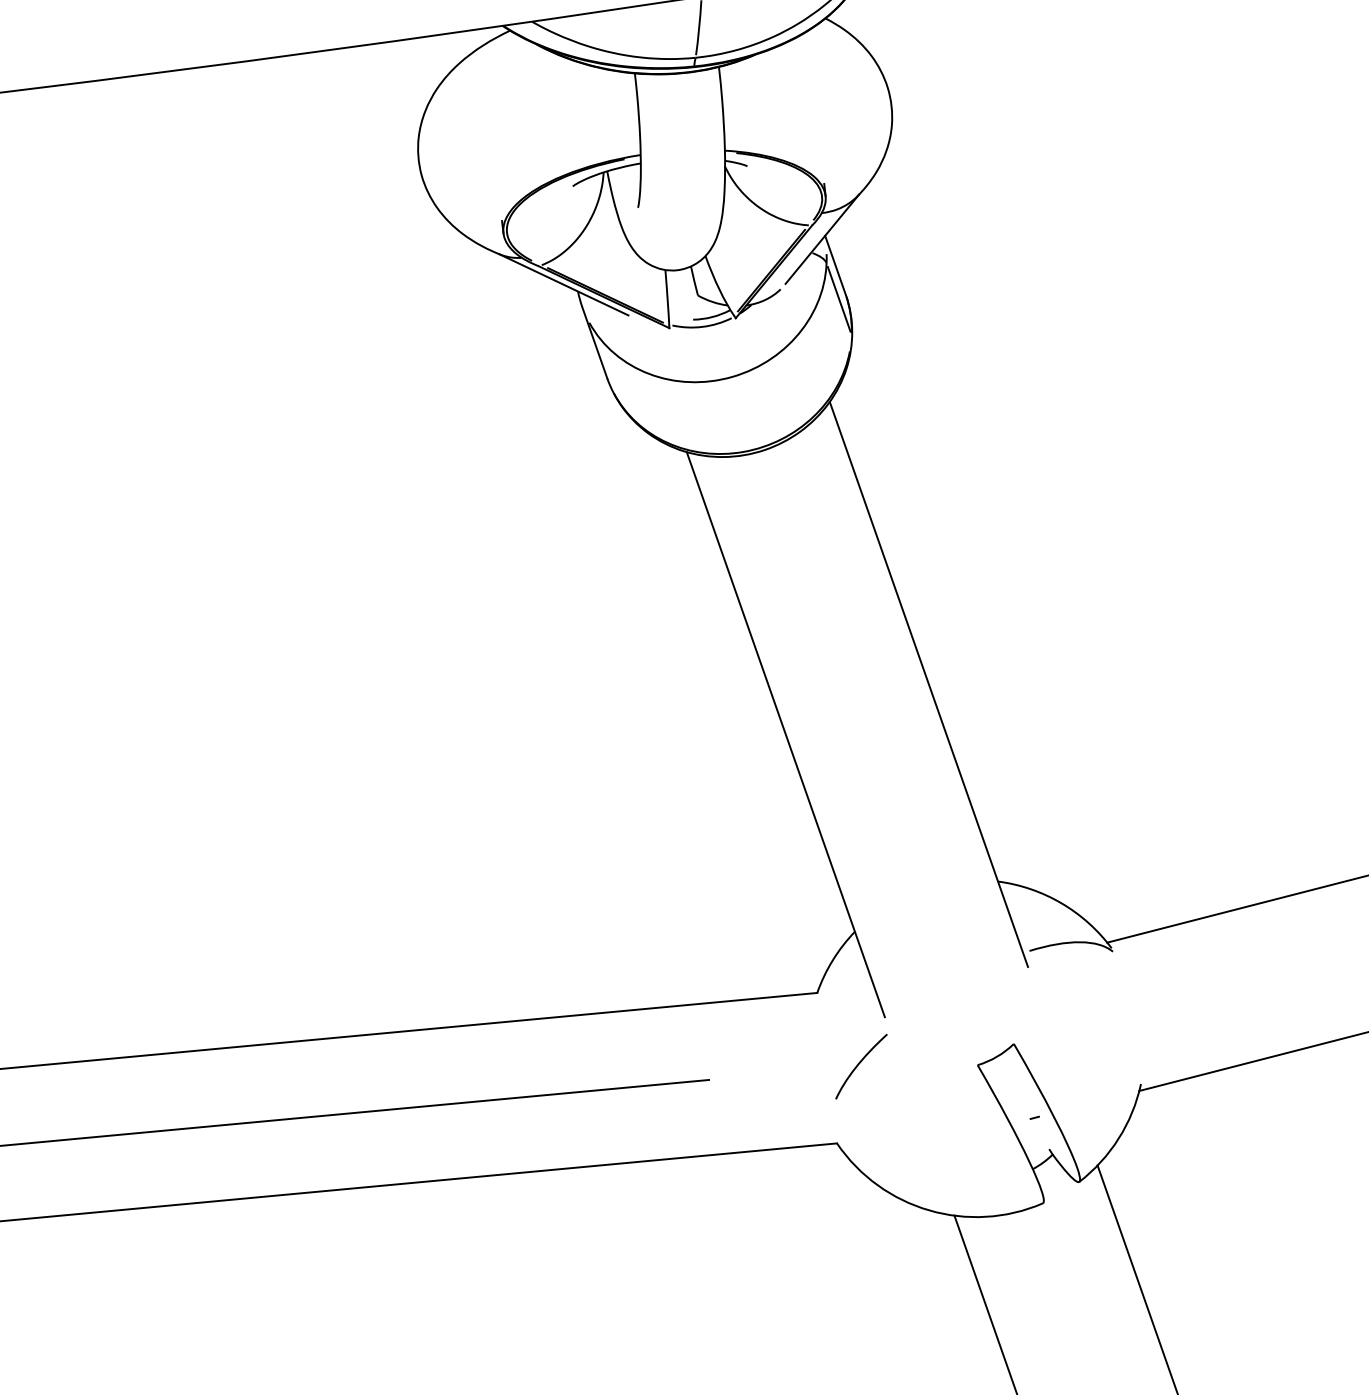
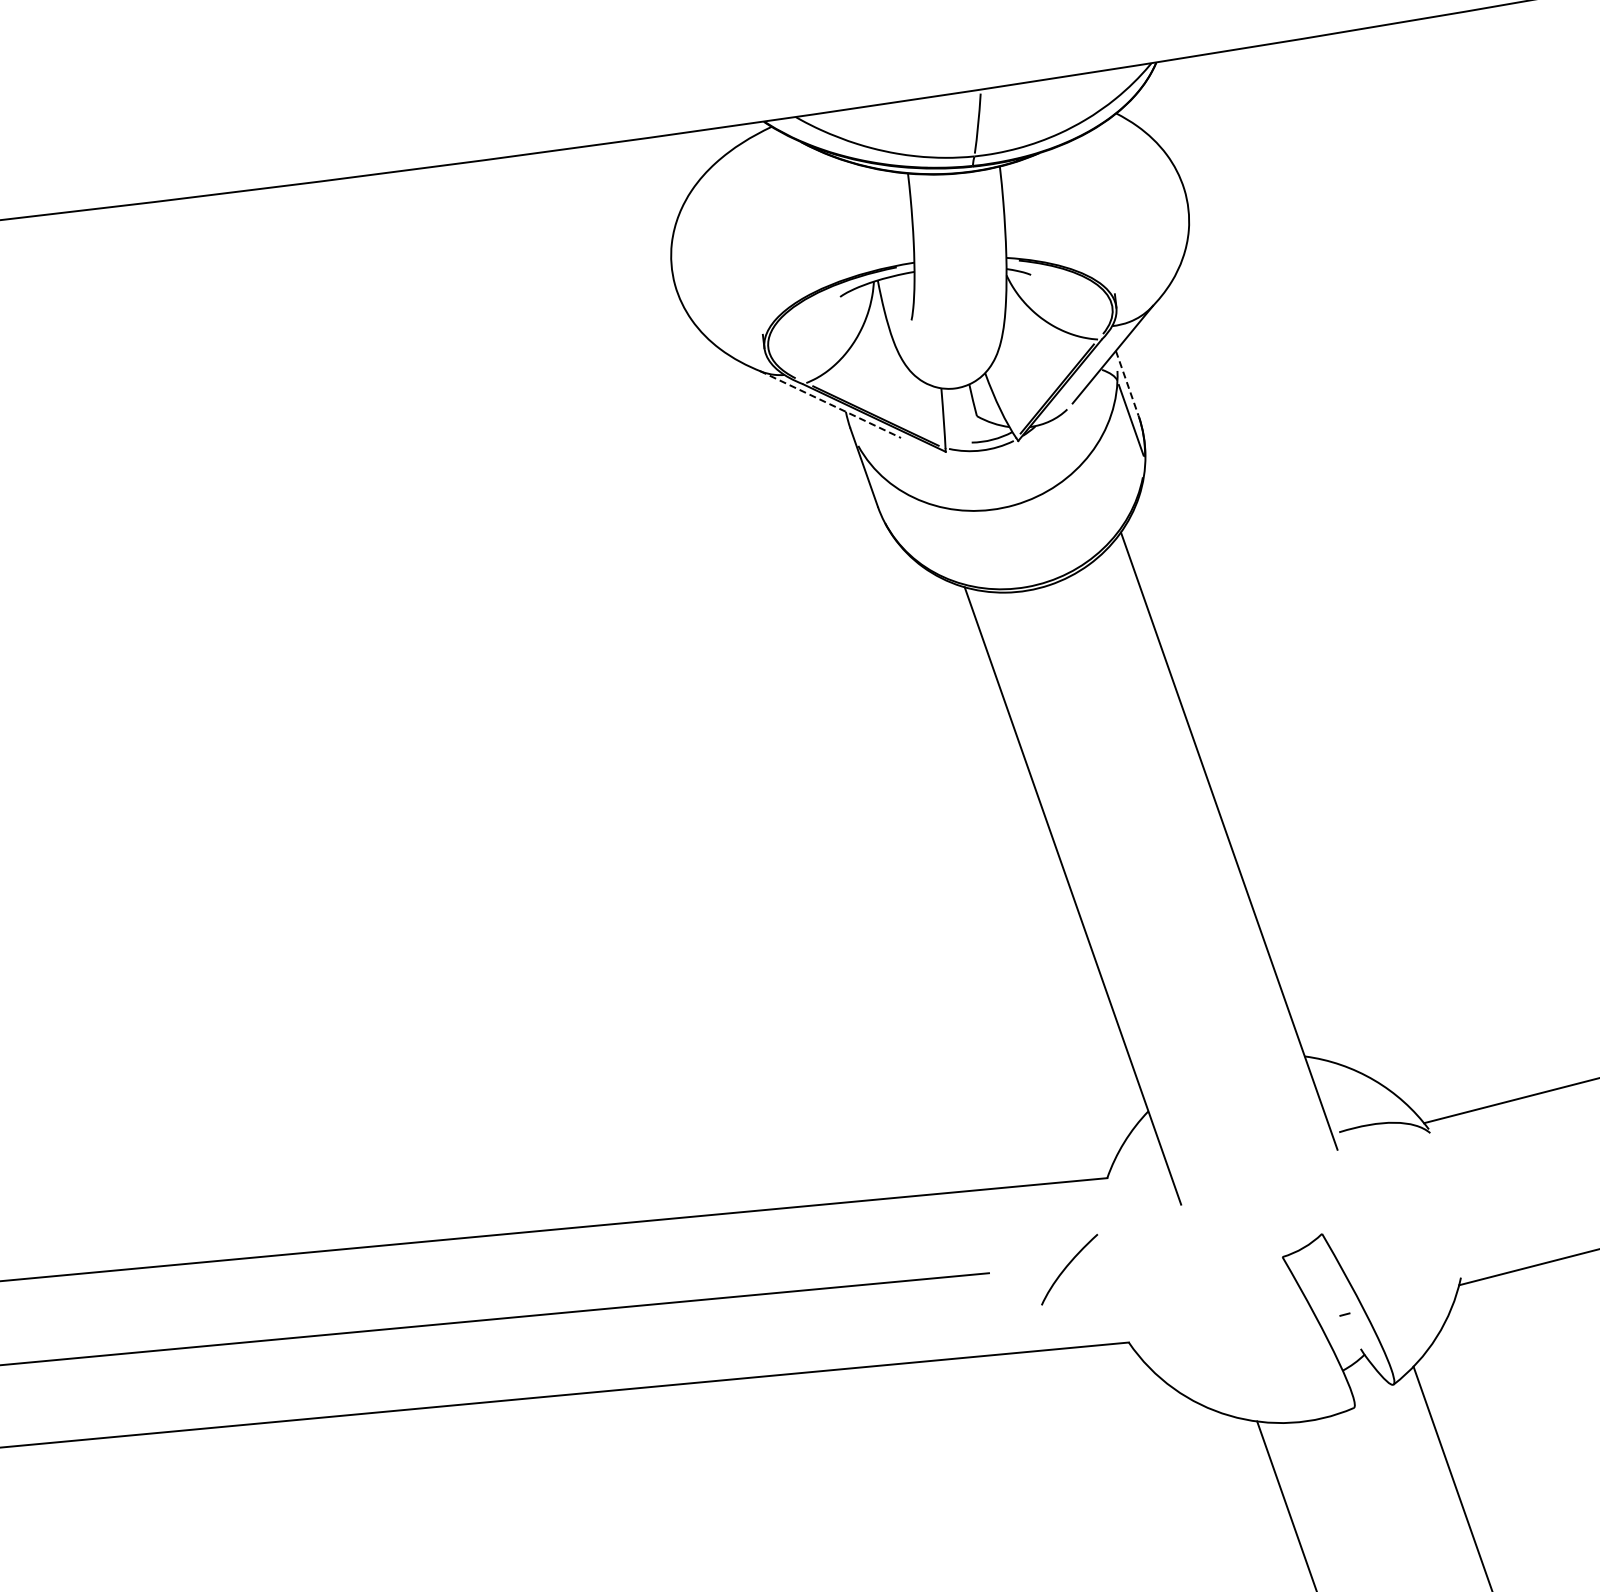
line: (835, 265) -> (1127, 383), solid -> dashed
line: (563, 284) -> (830, 404), solid -> dashed
curve: (859, 1064) -> (1067, 1267), moved

